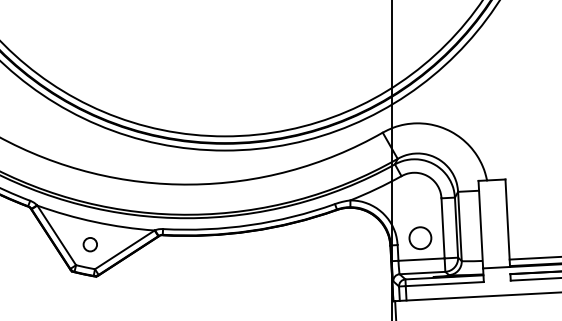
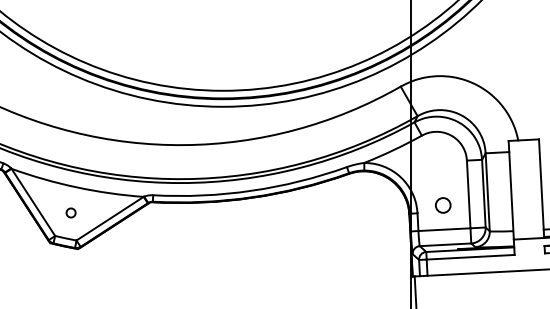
circle: (420, 237) -> (443, 204), size x0.6
circle: (89, 244) -> (70, 212), size x0.6

